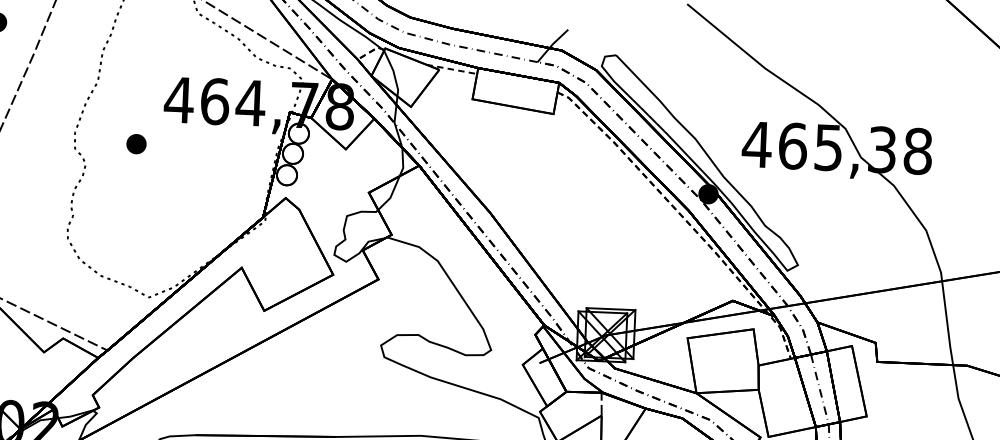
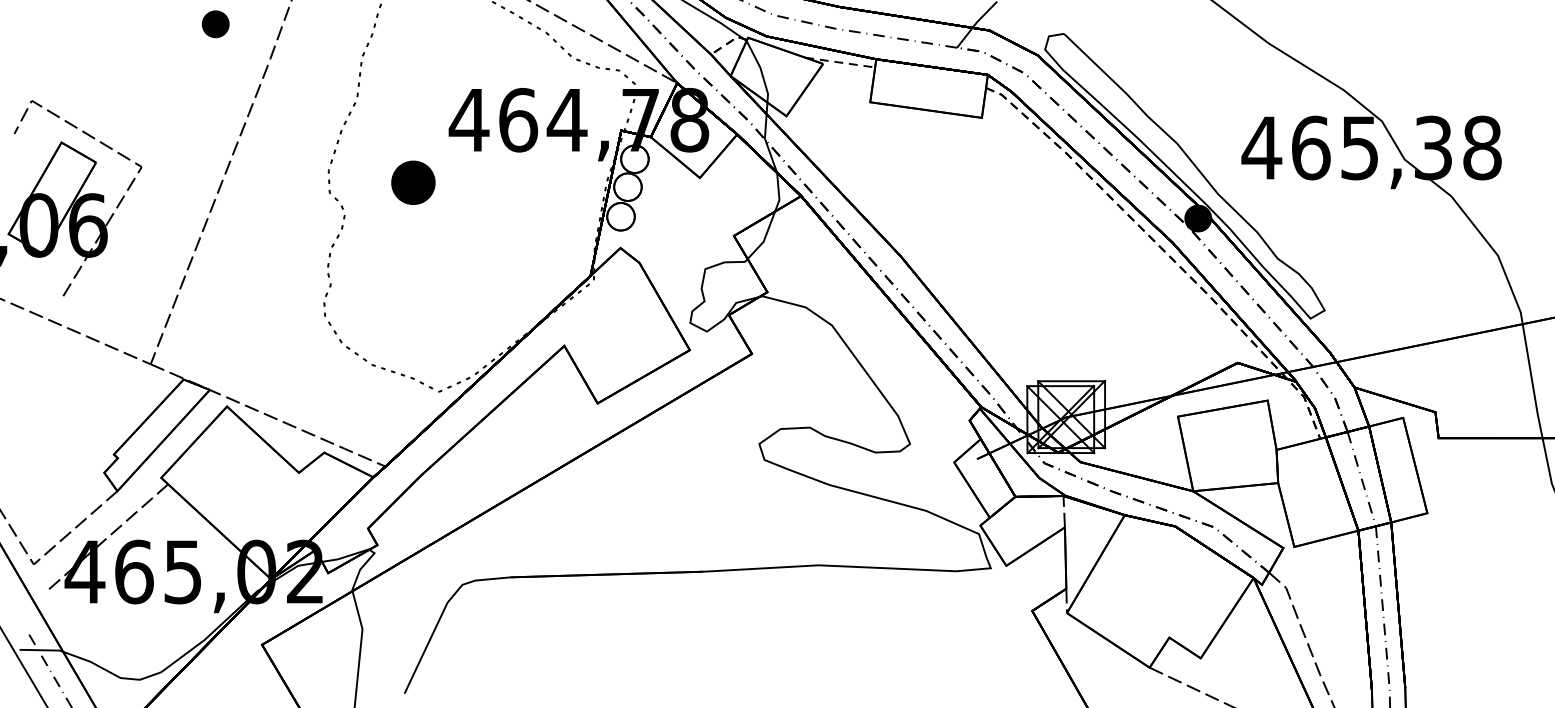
part: (136, 143) -> (413, 182), size x1.6

